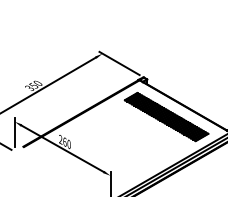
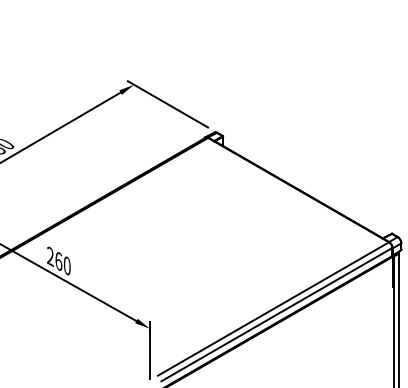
part: (166, 117) -> (261, 212), removed

